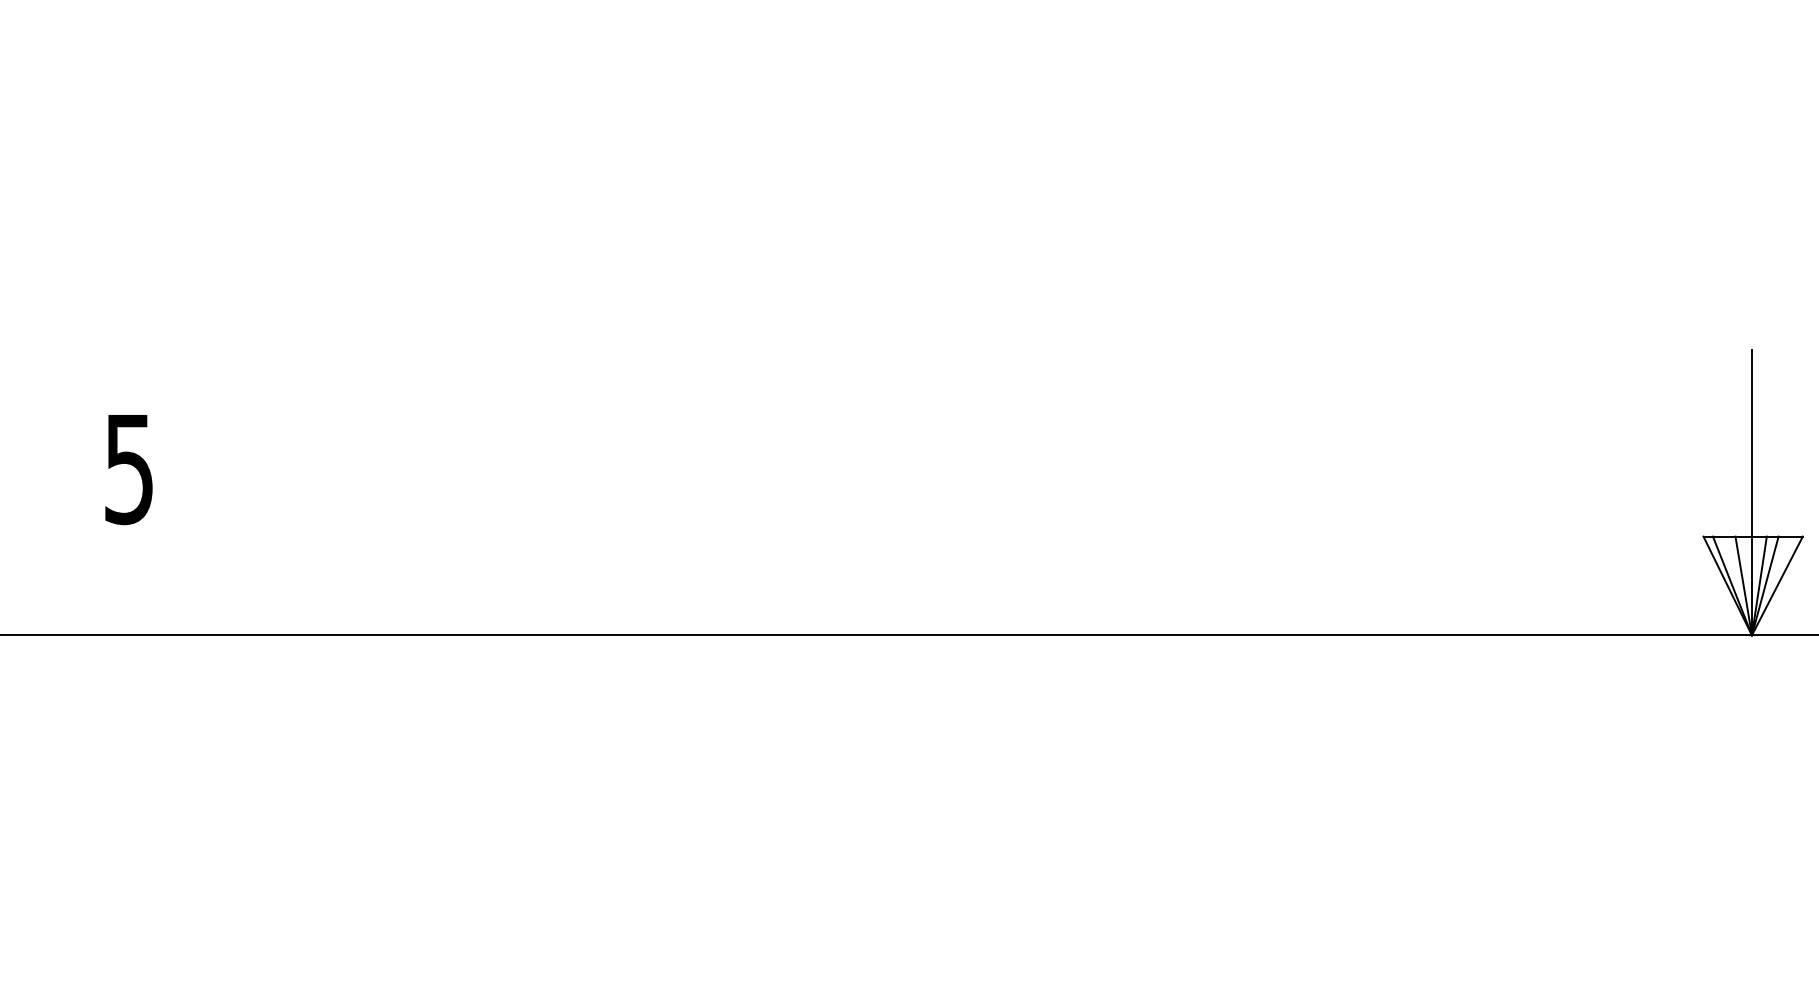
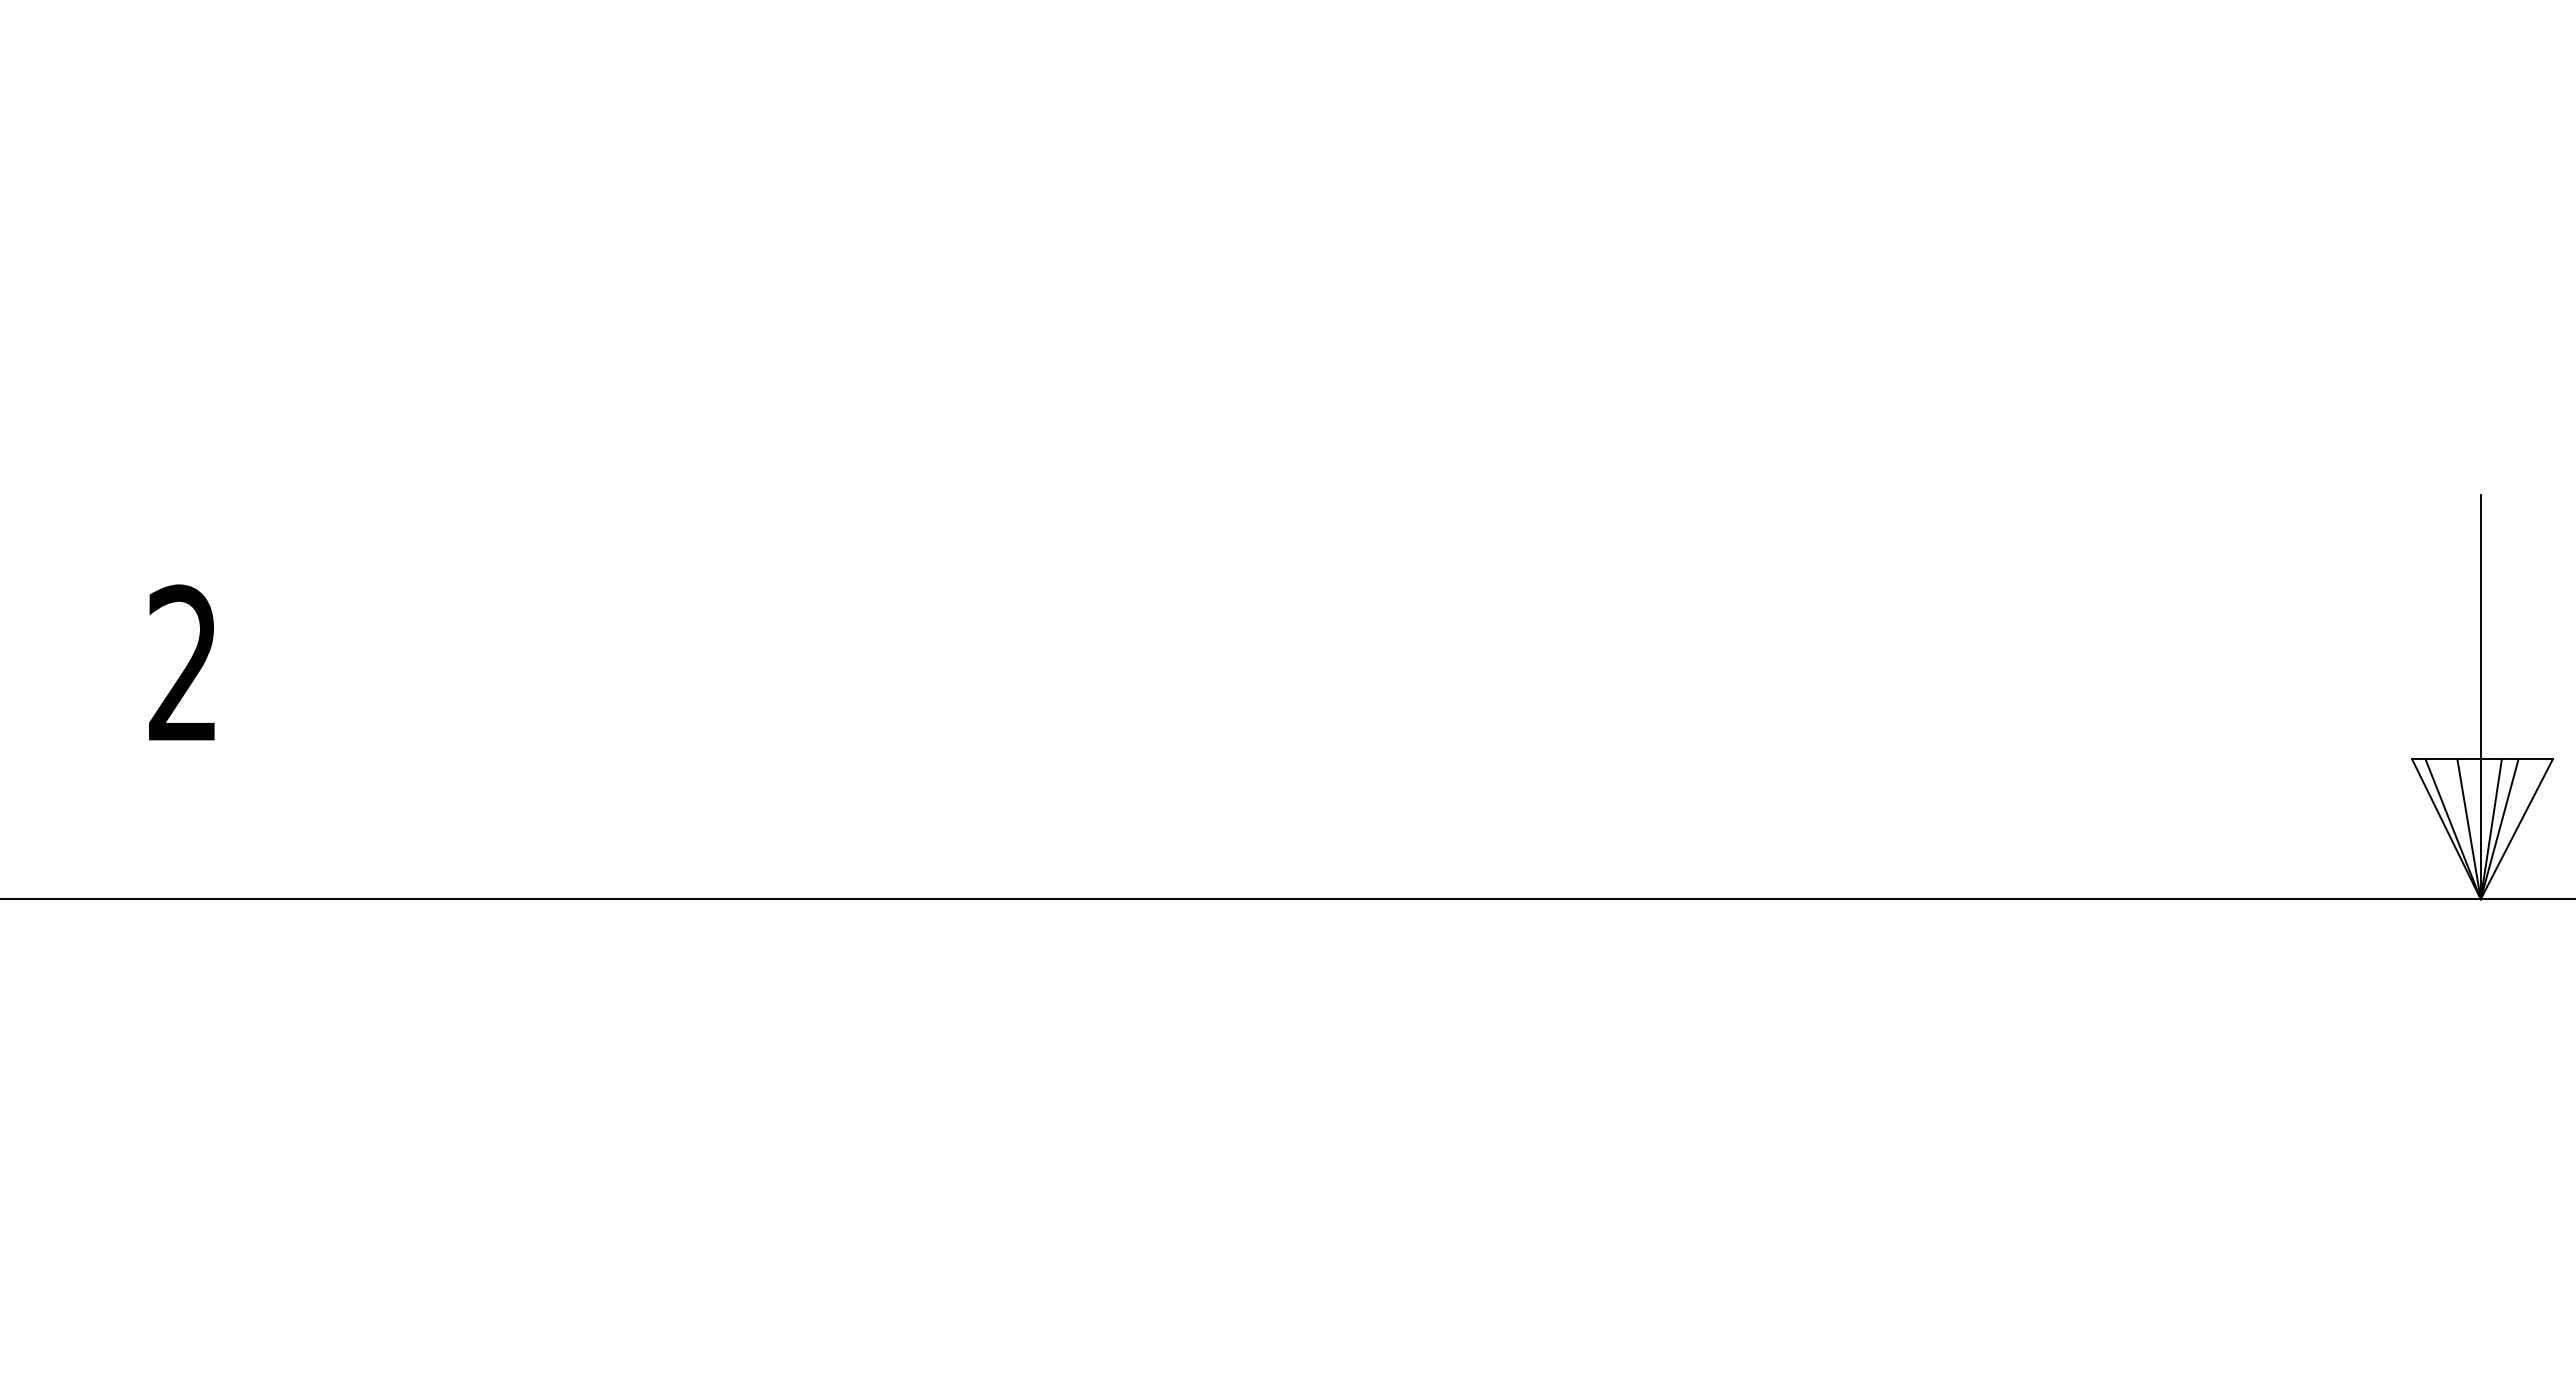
text: (128, 468) -> (182, 663), 5 -> 2

